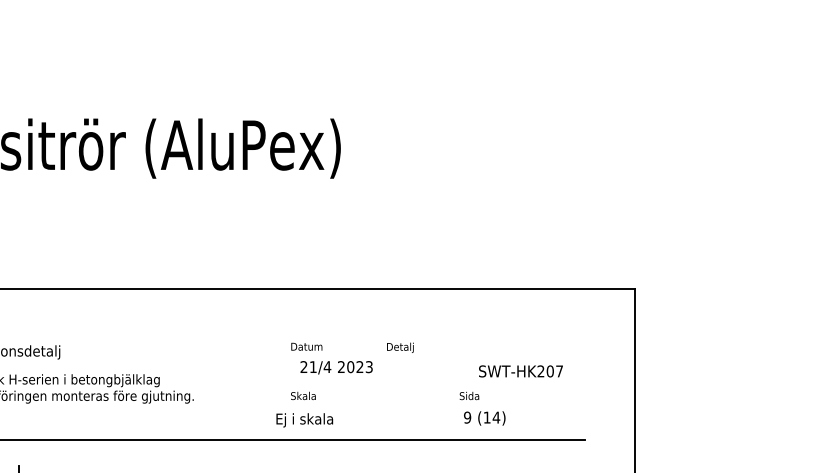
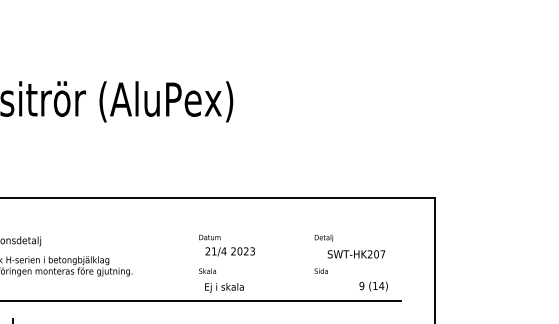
text: (399, 346) -> (323, 237), moved
text: (484, 418) -> (373, 286), moved
text: (304, 419) -> (224, 287), moved

